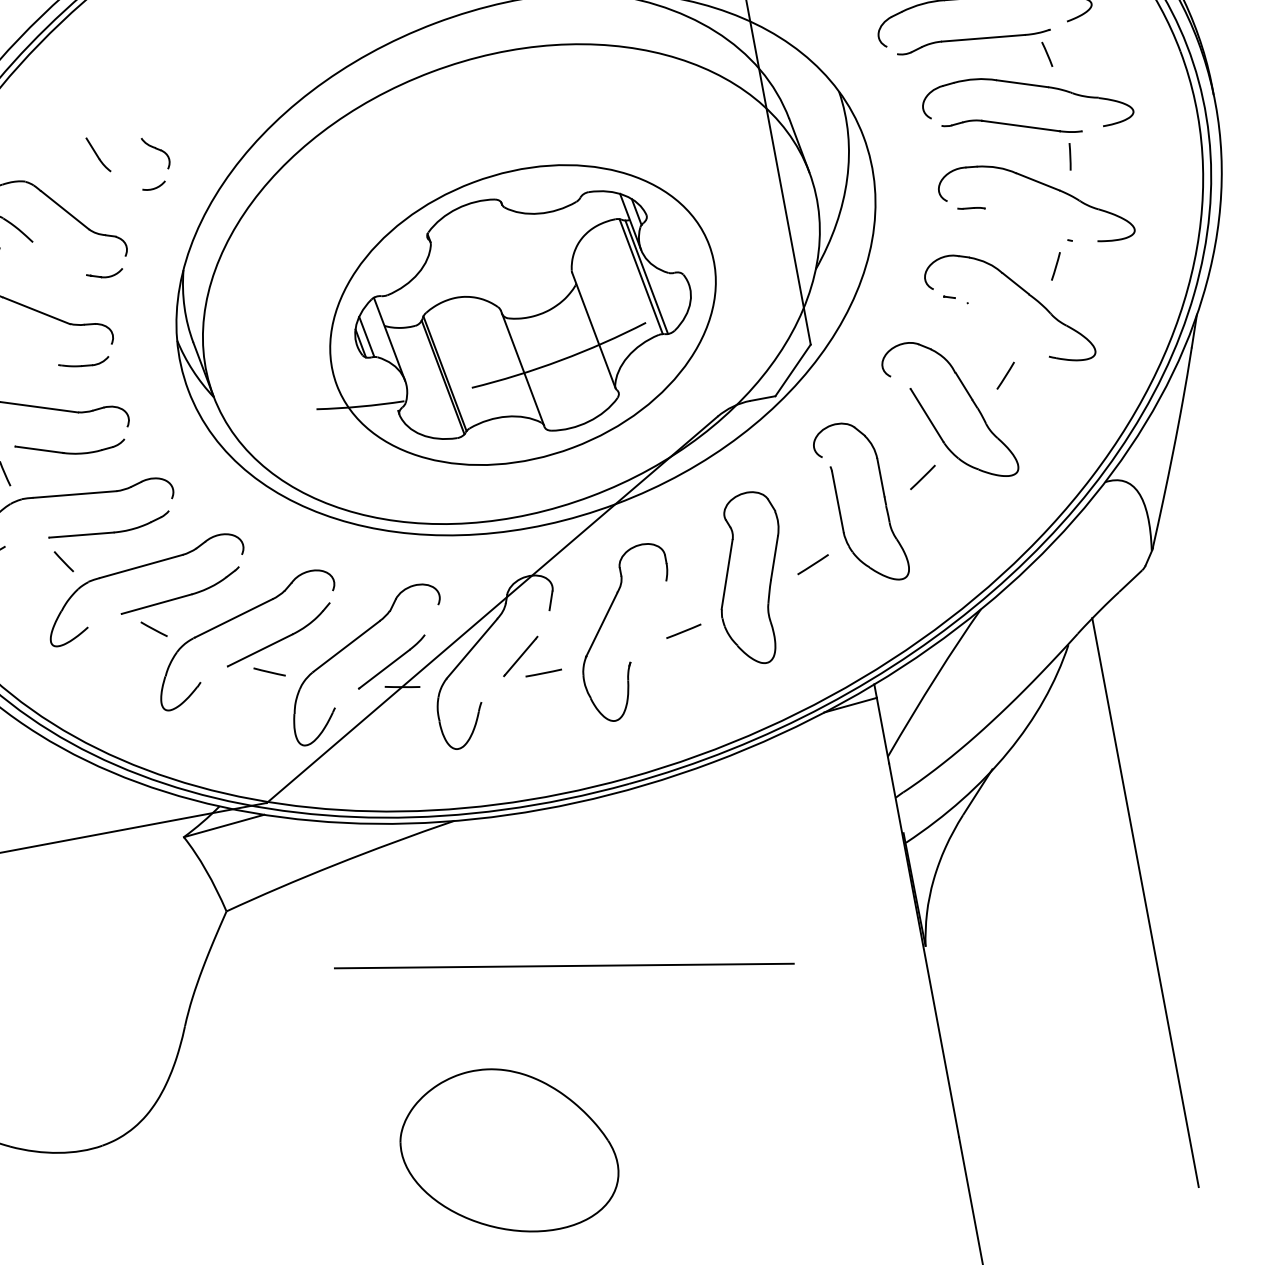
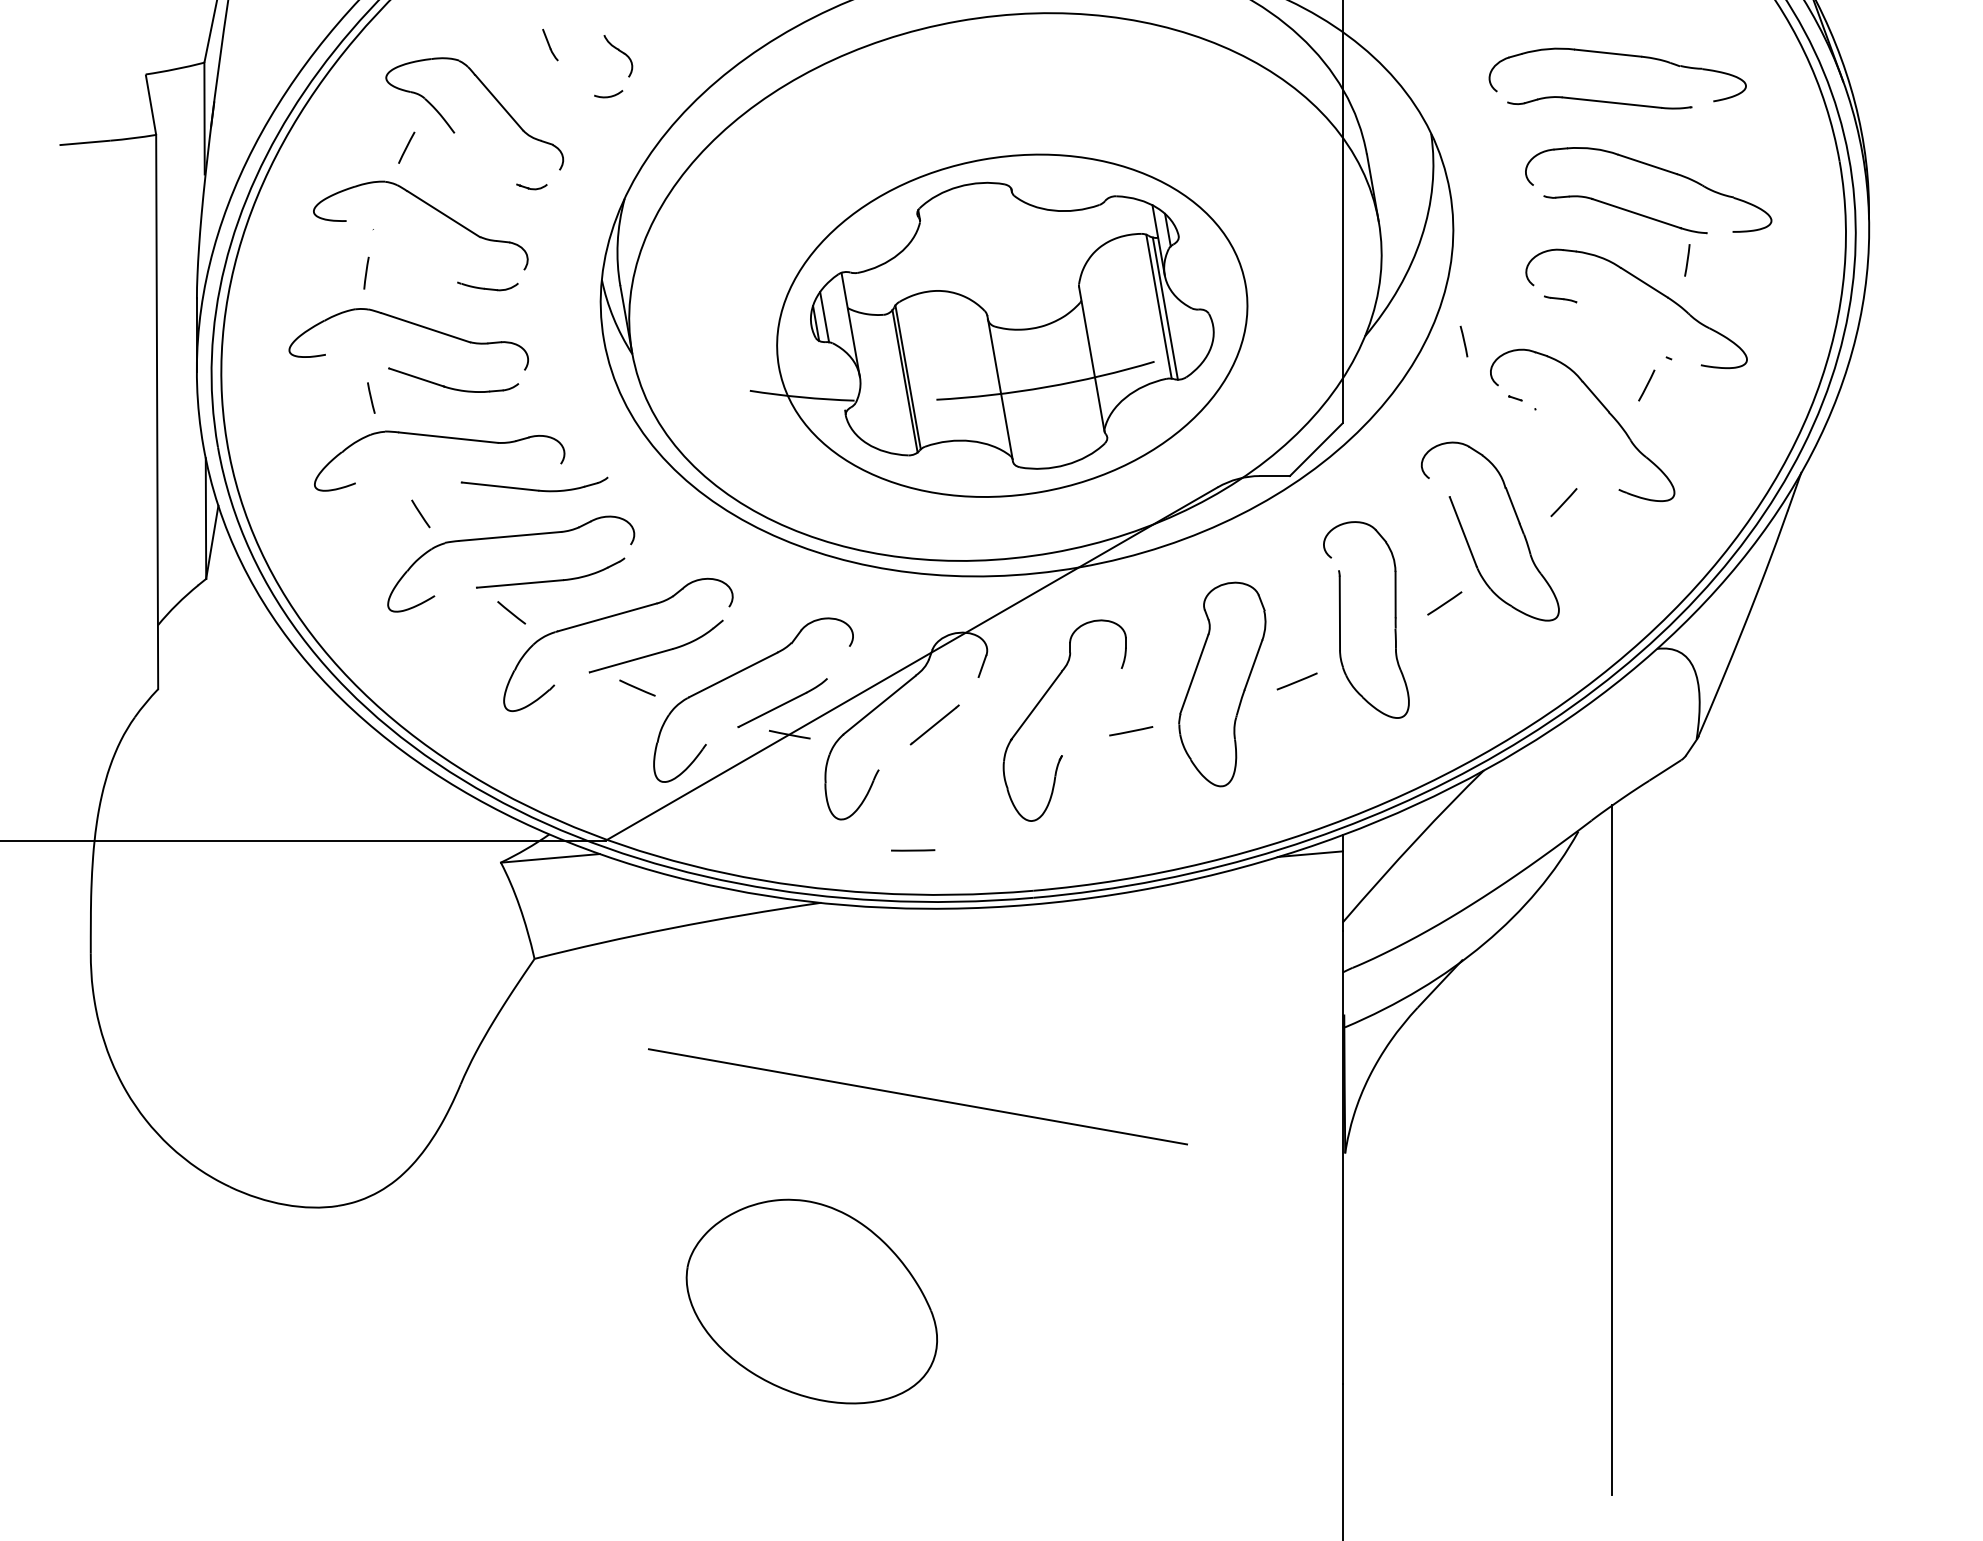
line: (1046, 54) -> (1463, 341), moved
part: (98, 154) -> (550, 44), size x0.7
part: (104, 274) -> (531, 186), size x0.7
part: (109, 528) -> (534, 484), moved
line: (544, 673) -> (913, 850), moved

